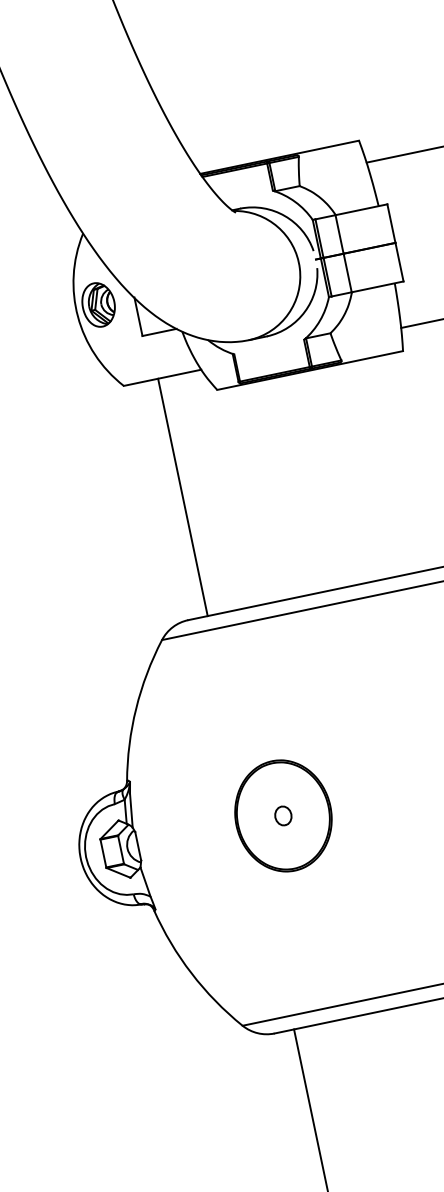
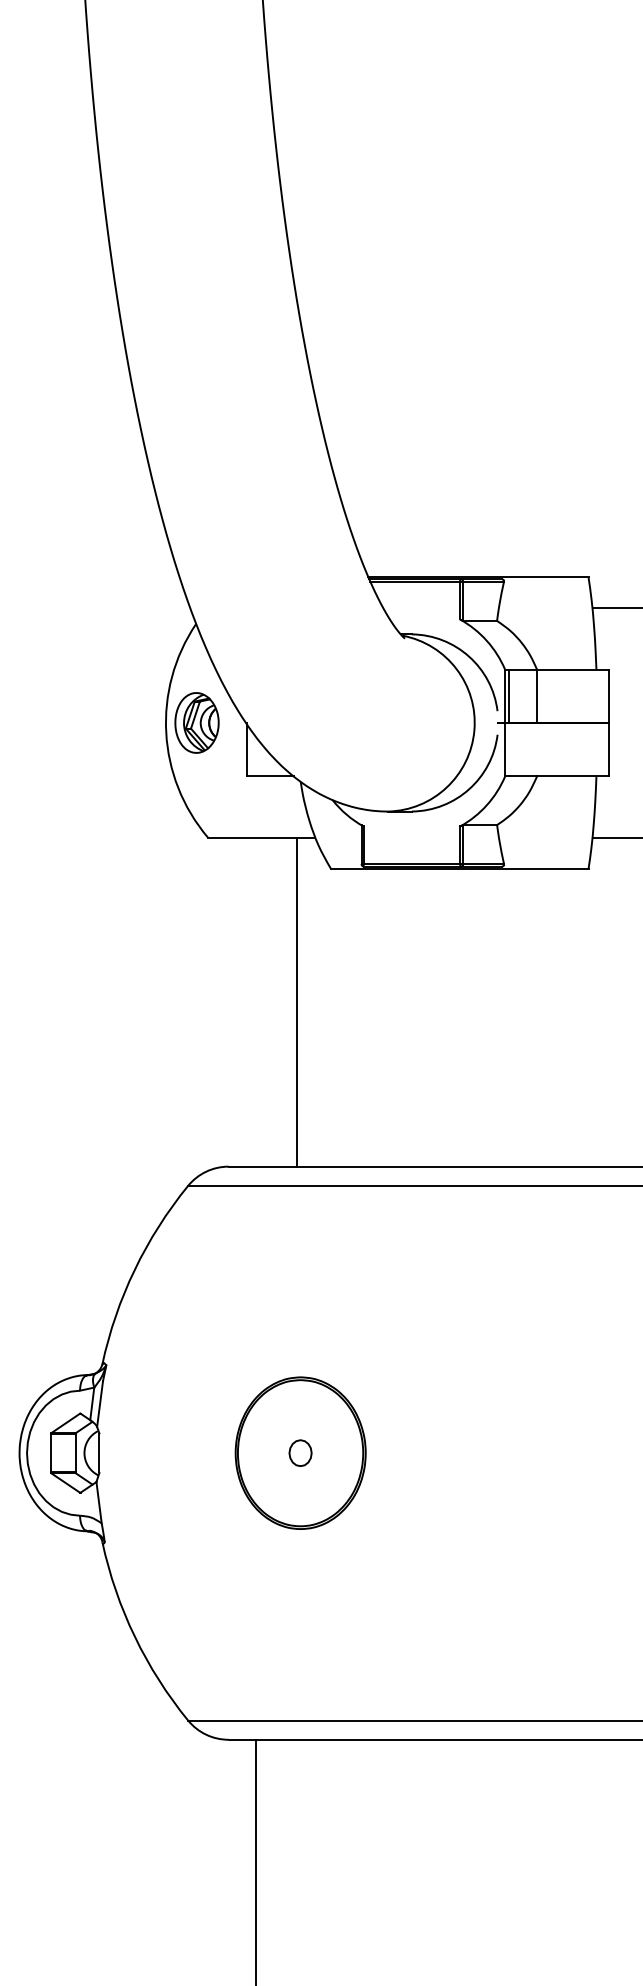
line: (347, 272) -> (536, 749), removed
line: (327, 277) -> (508, 749), removed
line: (182, 496) -> (296, 1001), moved

